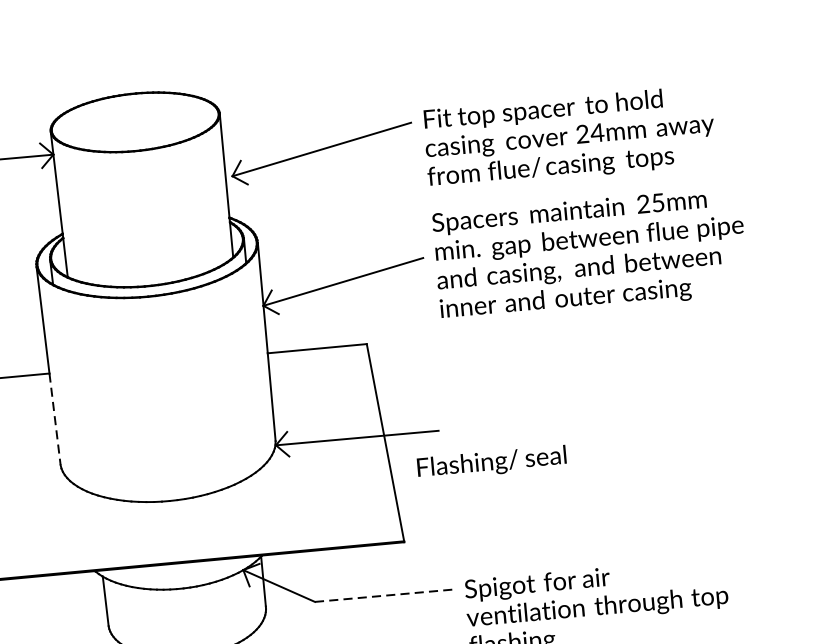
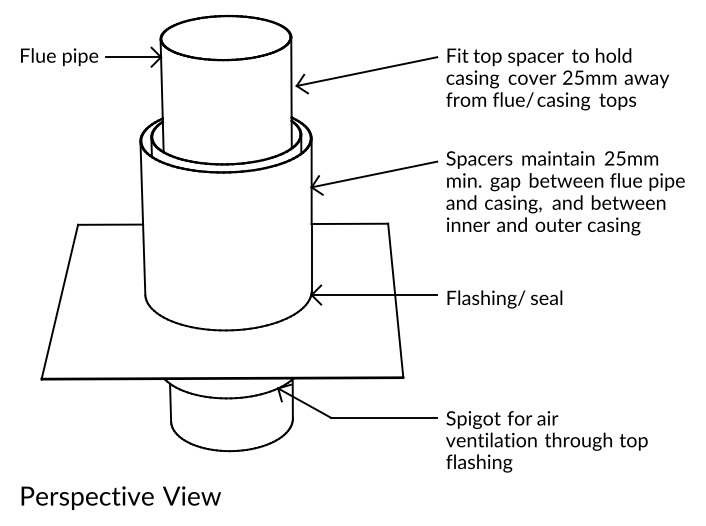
text: (597, 132) -> (579, 77), 24mm -> 25mm
text: (590, 254) -> (565, 193), moved
line: (55, 419) -> (144, 260), dashed -> solid
text: (491, 463) -> (504, 299), moved
line: (384, 595) -> (384, 417), dashed -> solid

